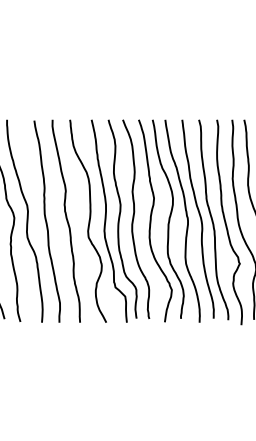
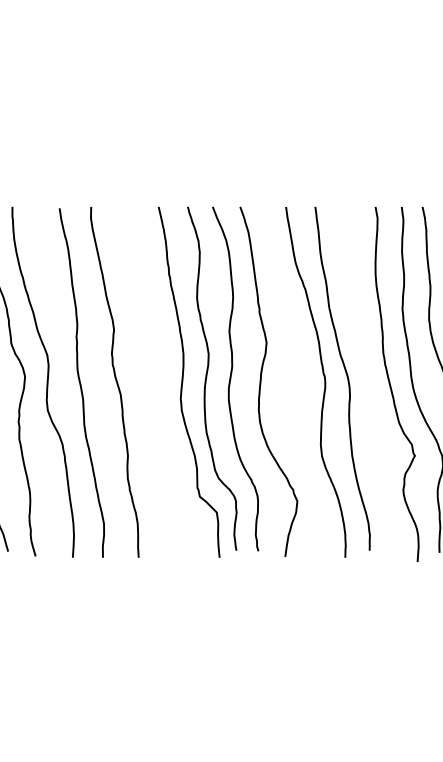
curve: (168, 218) -> (291, 377), removed
curve: (212, 219) -> (367, 379), removed
curve: (88, 220) -> (153, 381), removed

